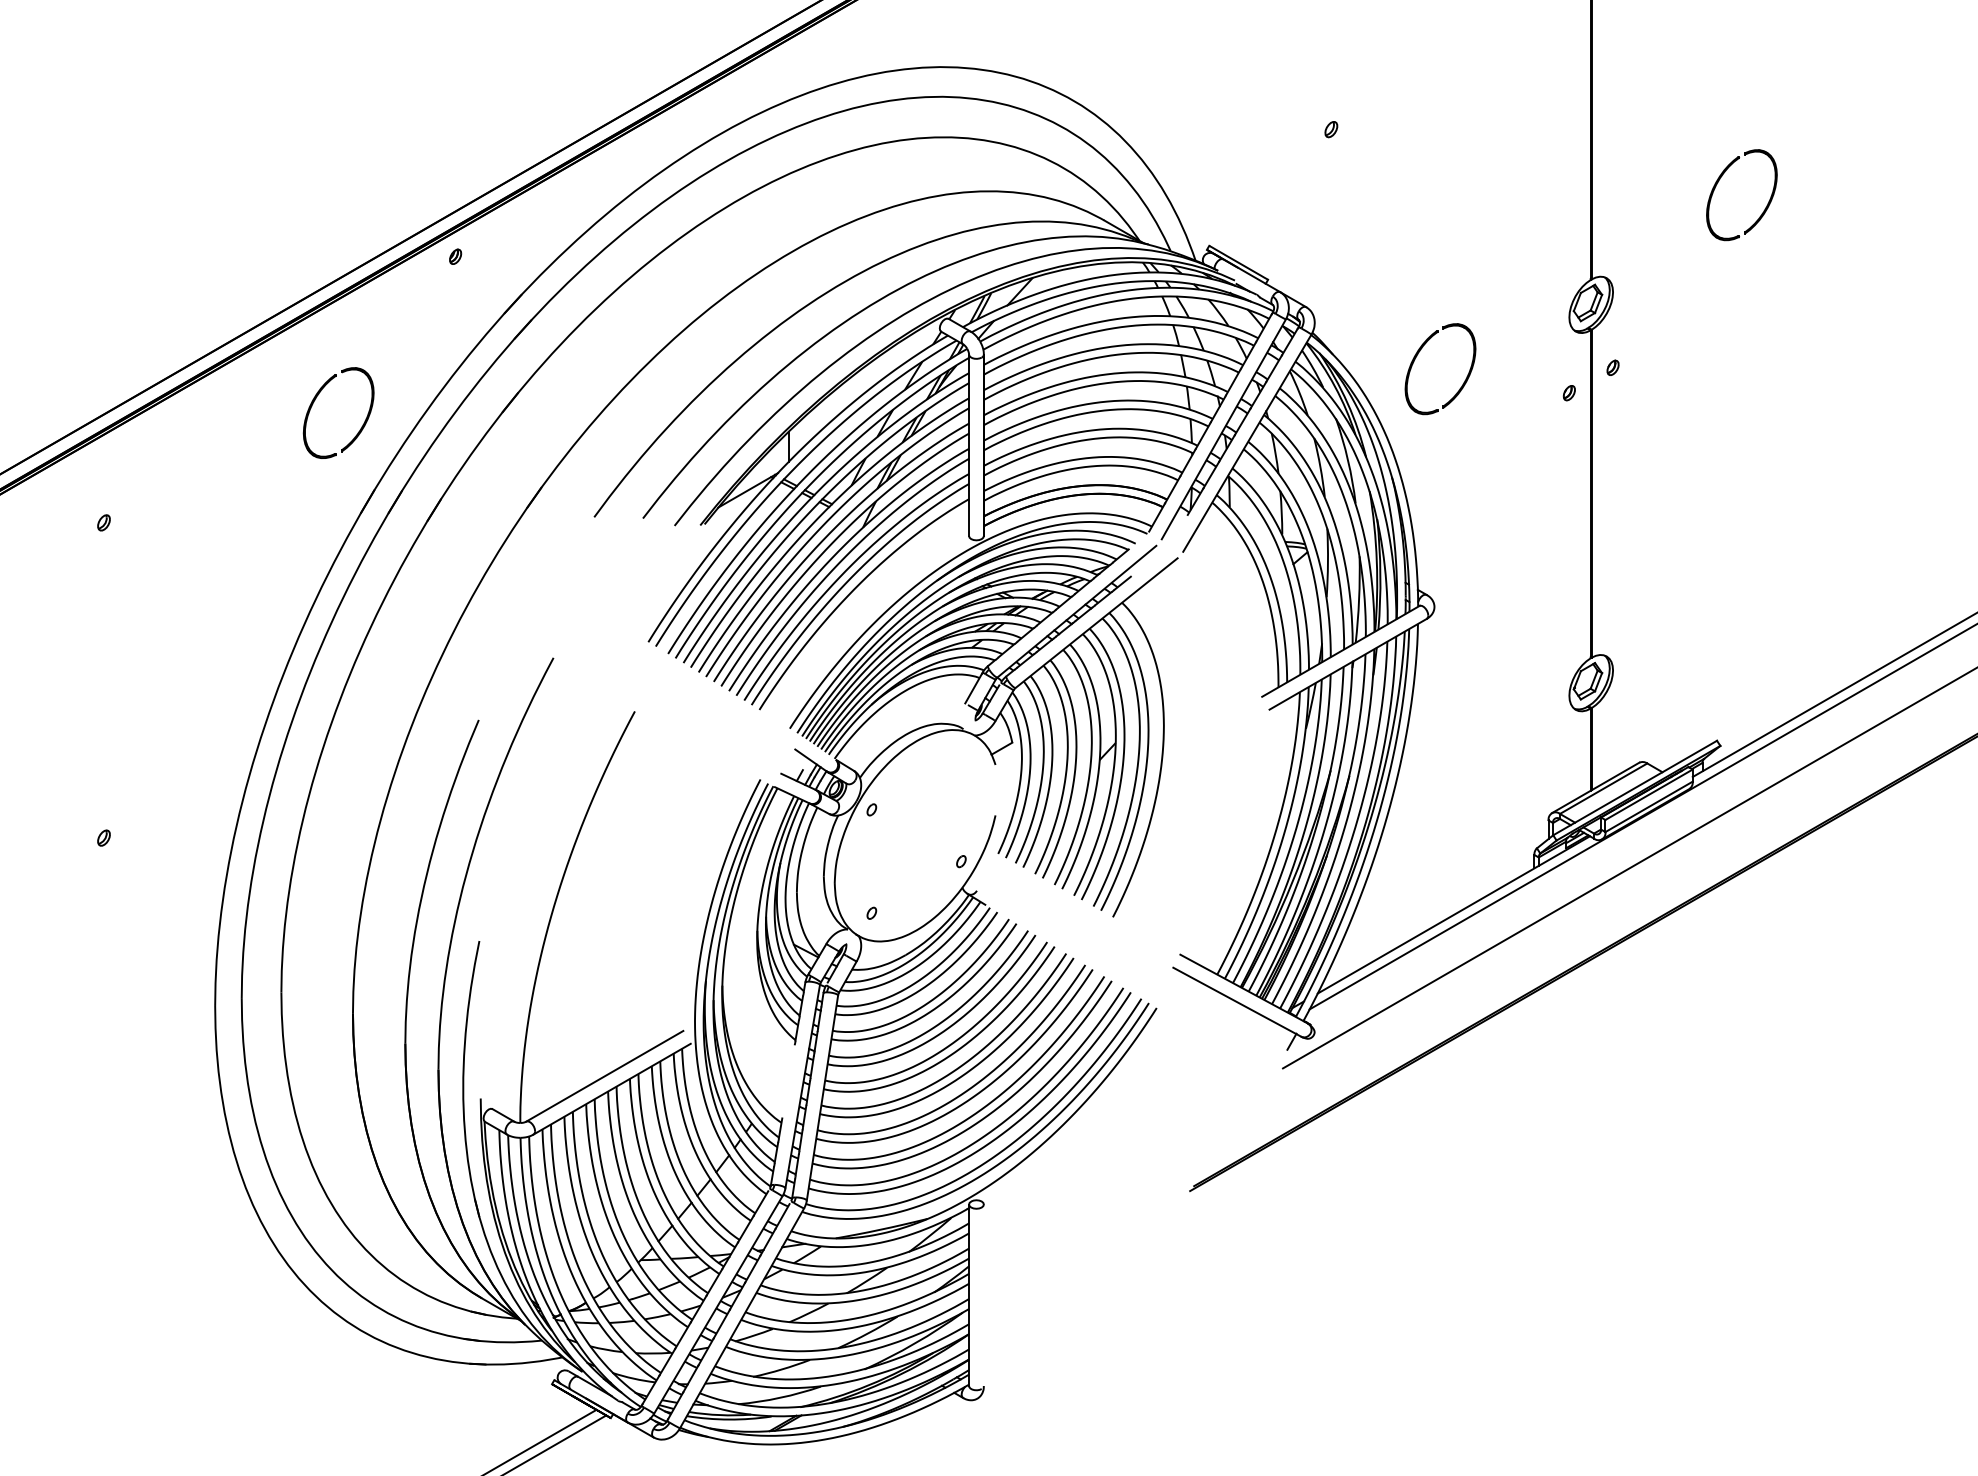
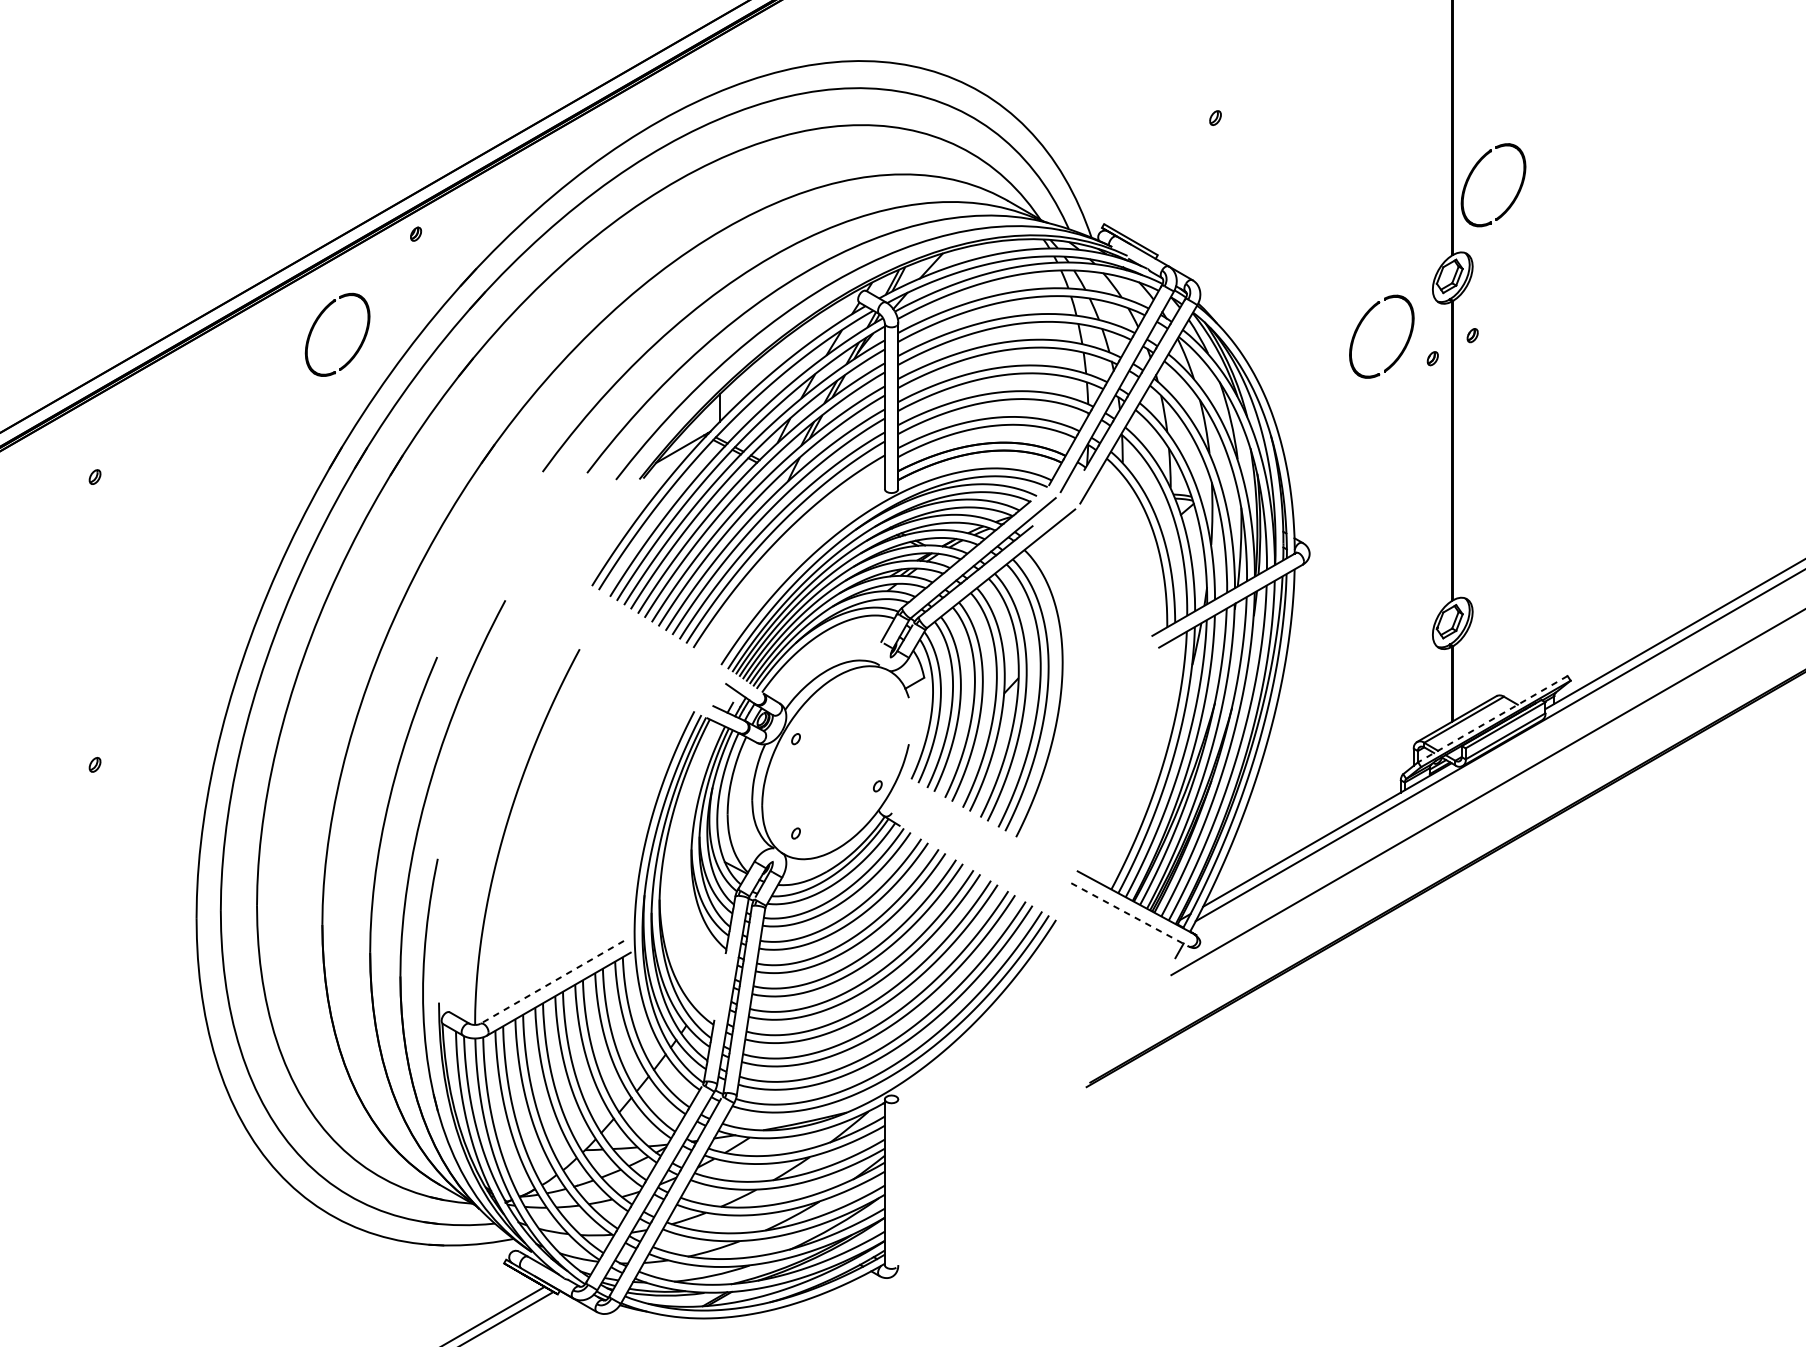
part: (1719, 181) -> (1473, 172), moved
part: (1464, 380) -> (1403, 347), moved
part: (315, 400) -> (316, 323), moved
line: (1635, 788) -> (1493, 719), solid -> dashed
line: (1237, 1002) -> (1129, 914), solid -> dashed
line: (604, 1076) -> (551, 982), solid -> dashed

